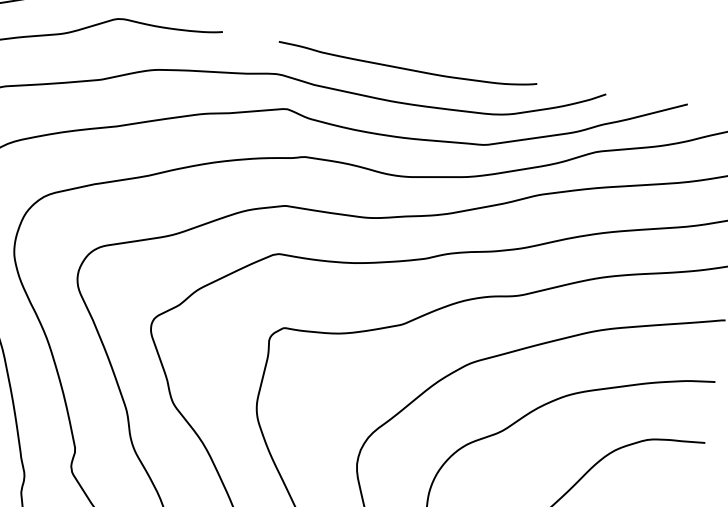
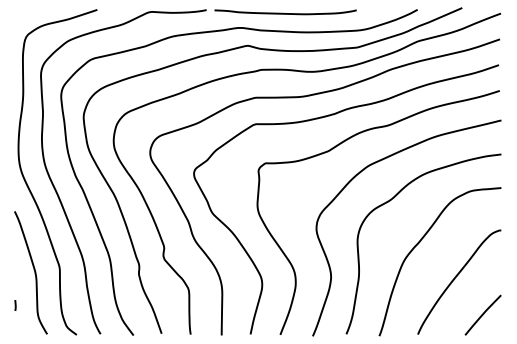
curve: (406, 68) -> (285, 13), moved

